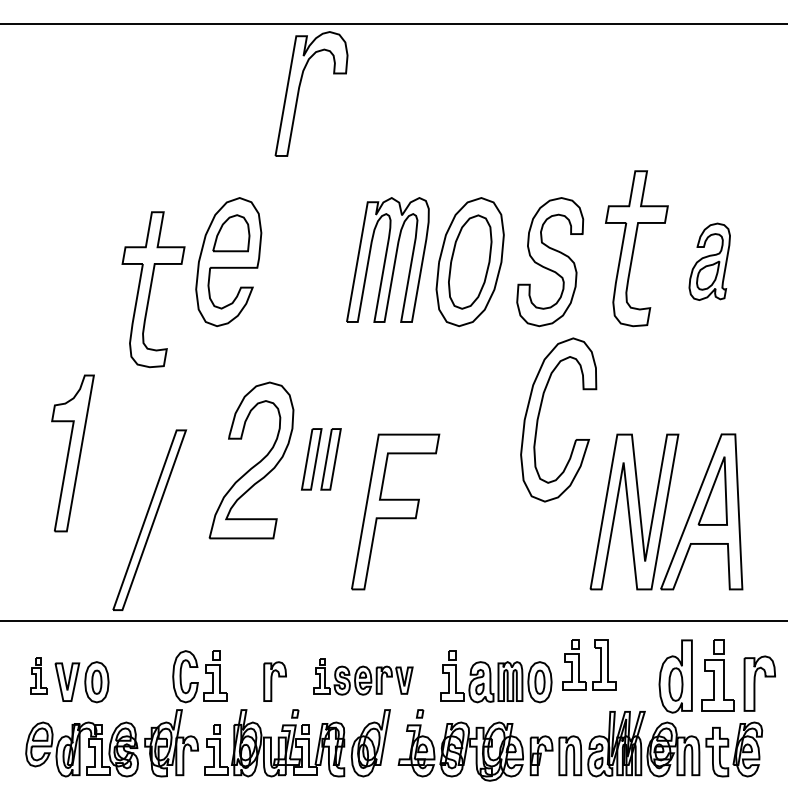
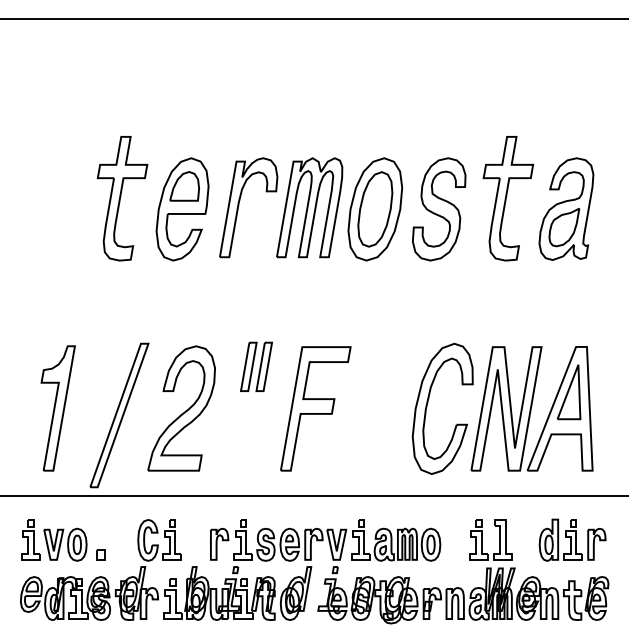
part: (299, 92) -> (239, 206), moved
part: (709, 261) -> (566, 208), size x1.67
part: (153, 289) -> (122, 198), moved
part: (539, 417) -> (427, 406), moved
part: (72, 453) -> (57, 408), moved
part: (251, 460) -> (181, 408), moved
part: (579, 664) -> (482, 539), moved
part: (38, 675) -> (30, 539), size x1.43
part: (363, 676) -> (290, 540), size x1.43
part: (717, 676) -> (572, 540), size x0.71
part: (126, 694) -> (100, 554), added

